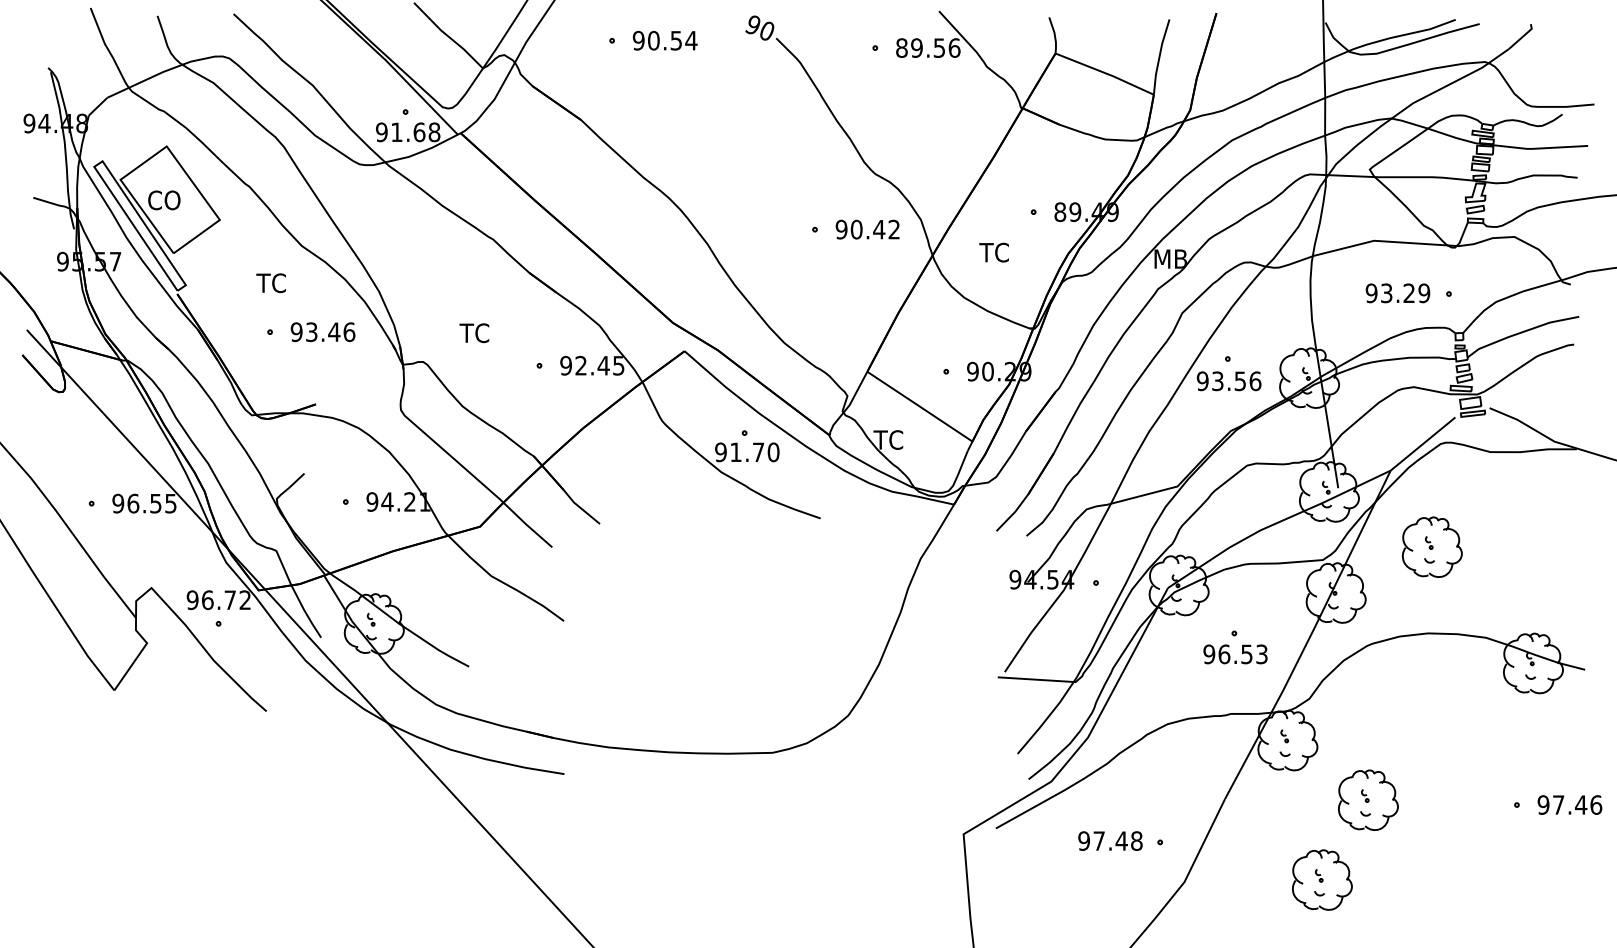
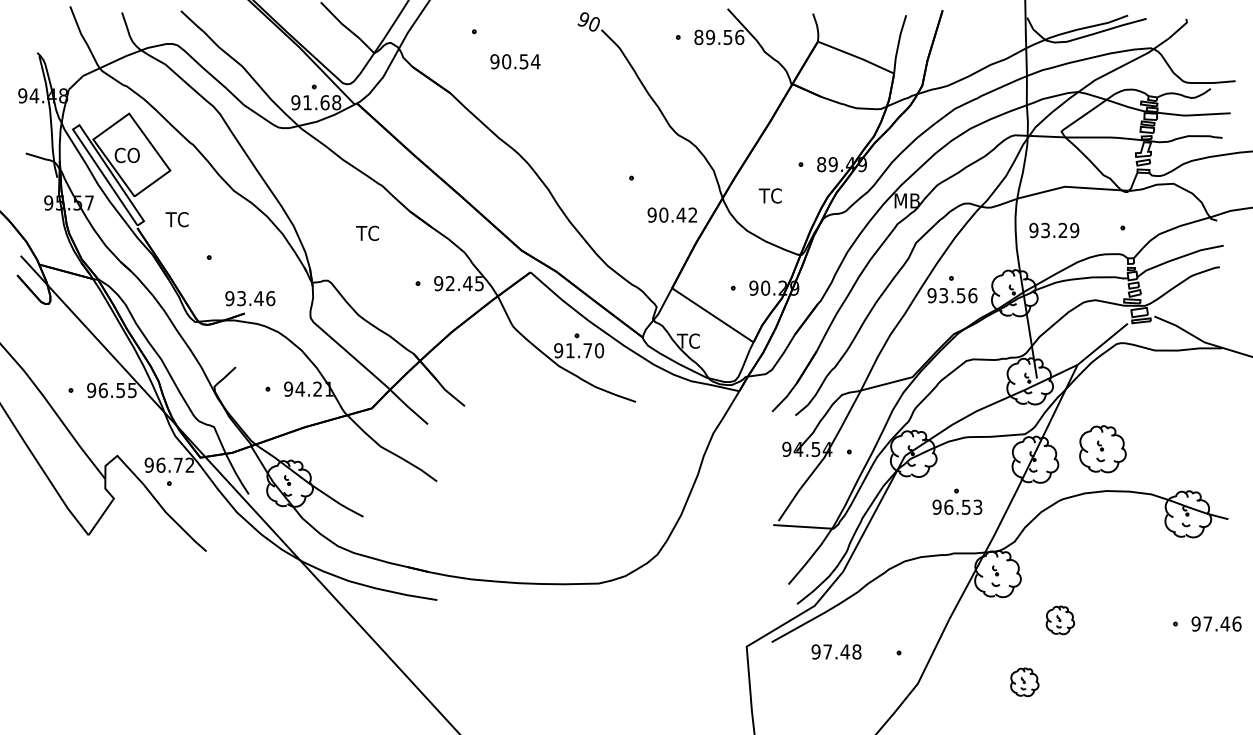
text: (665, 40) -> (515, 61), moved
text: (866, 228) -> (671, 214), moved
text: (270, 283) -> (176, 219), moved
text: (1398, 293) -> (1054, 230), moved
text: (323, 332) -> (250, 298), moved
text: (474, 332) -> (367, 232), moved
part: (1431, 547) -> (1102, 449), moved
part: (1368, 800) -> (1060, 620), size x0.6
text: (1110, 840) -> (836, 651), moved
part: (1322, 880) -> (1024, 682), size x0.6

